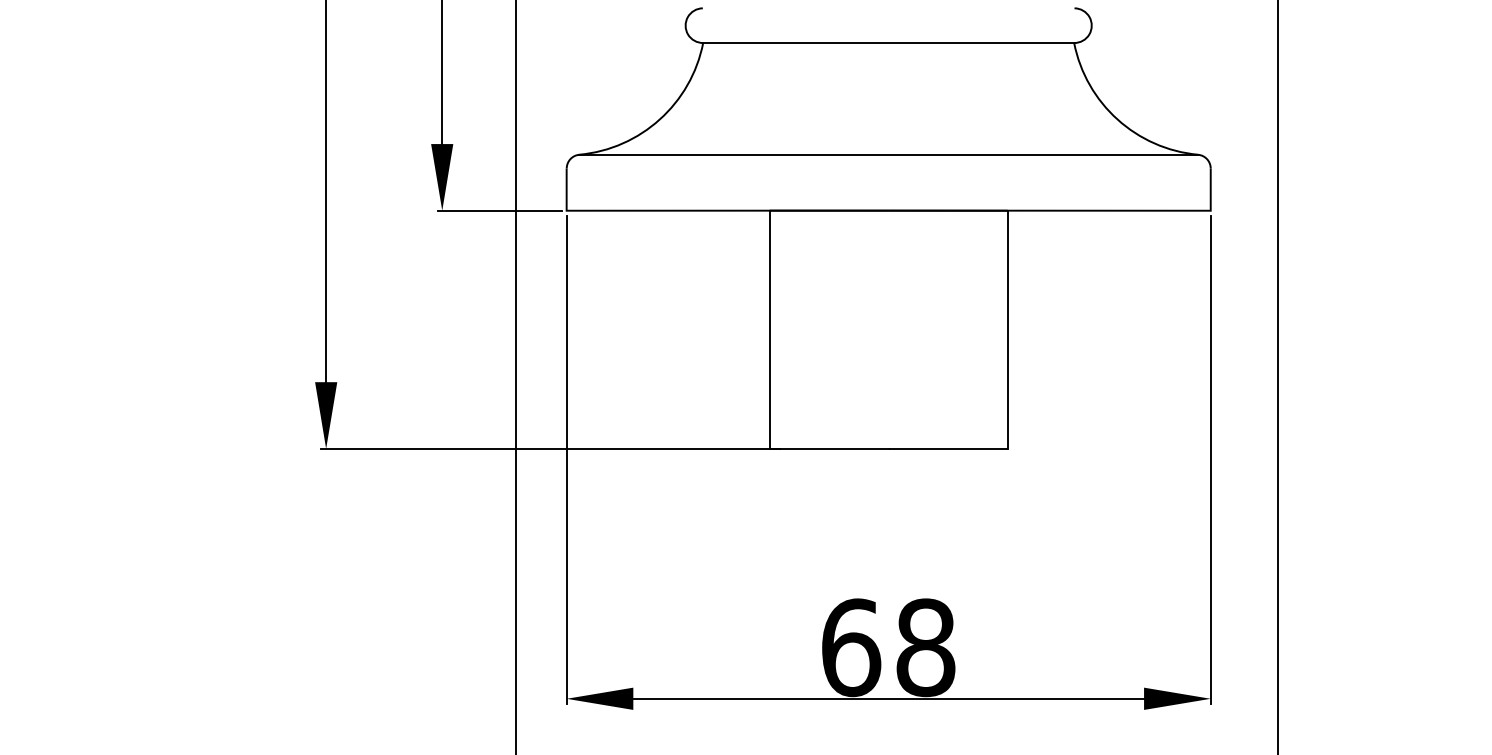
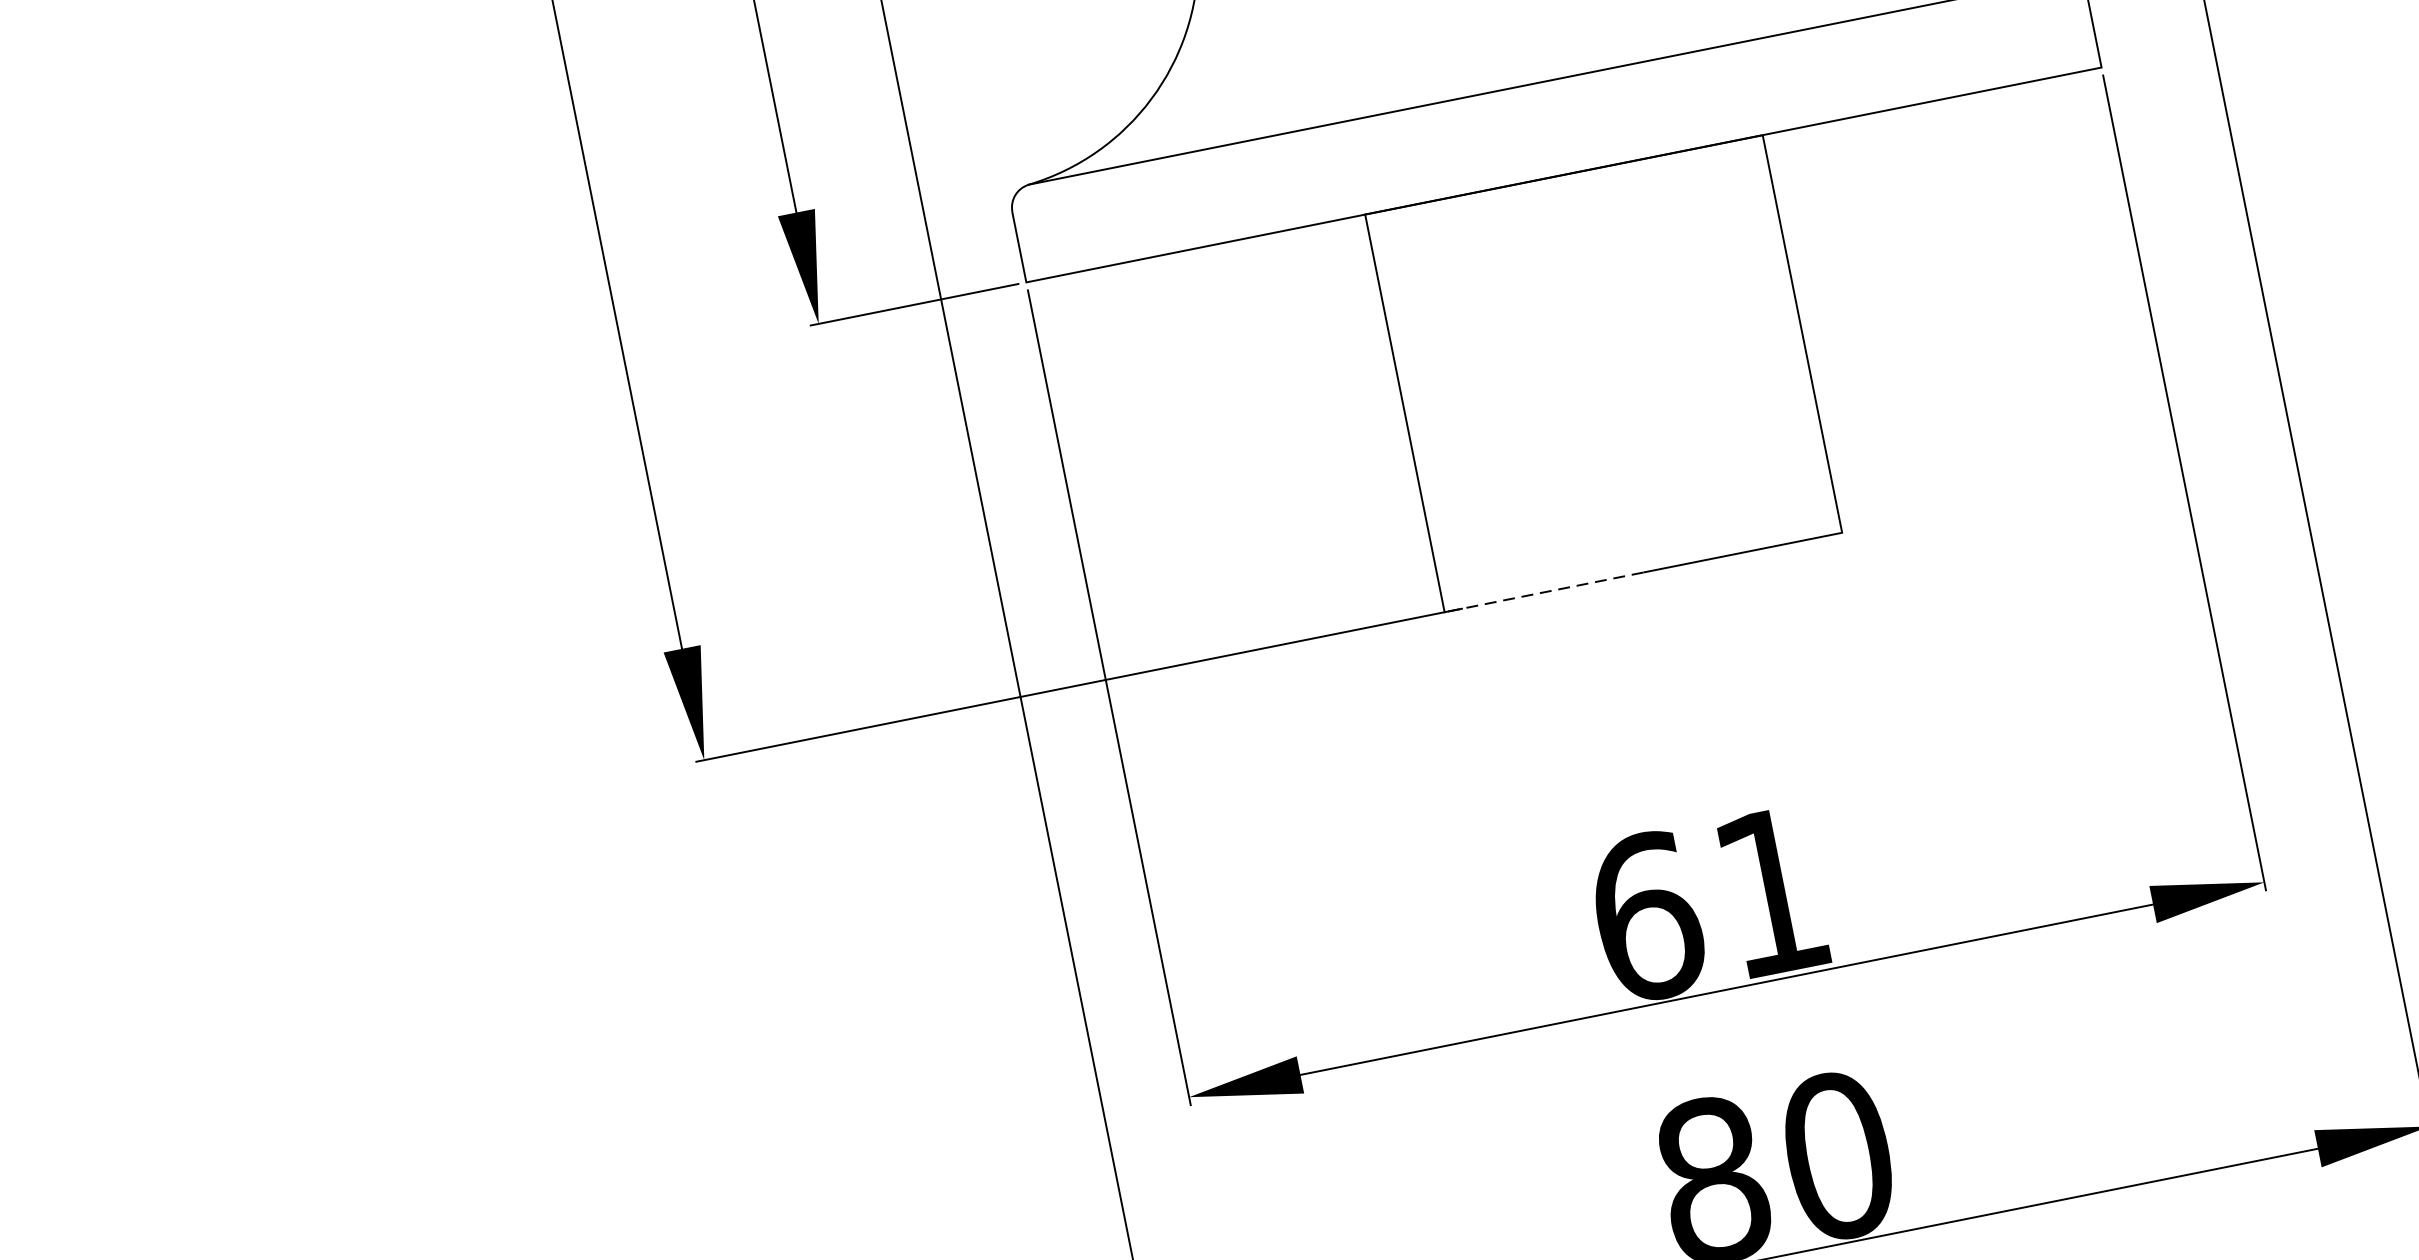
line: (829, 448) -> (1544, 591), solid -> dashed
text: (925, 647) -> (1771, 891), 68 -> 61

